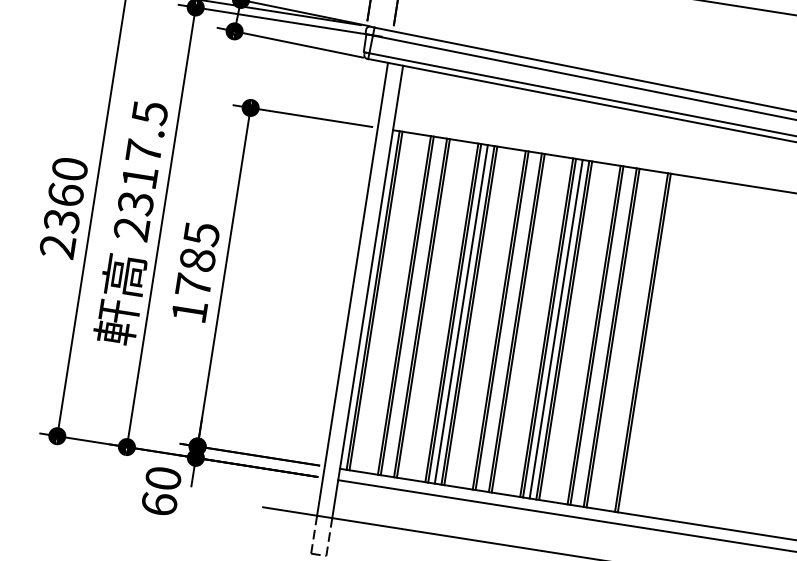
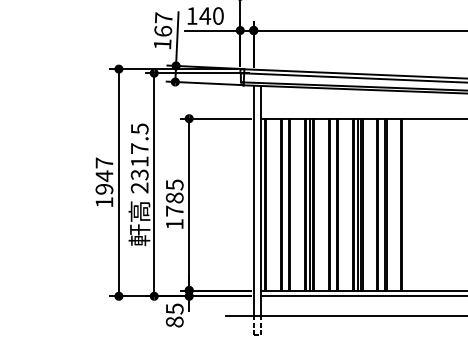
text: (64, 207) -> (104, 182), 2360 -> 1947
text: (160, 491) -> (174, 315), 60 -> 85

